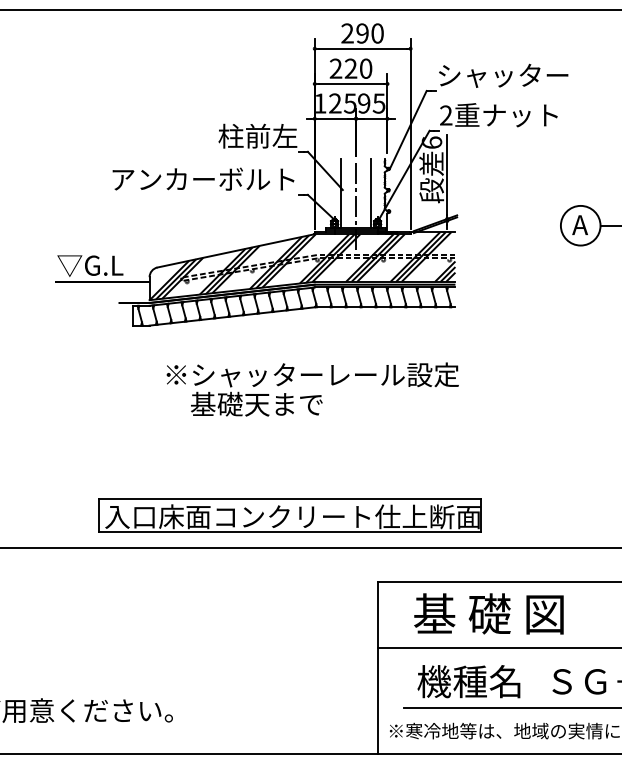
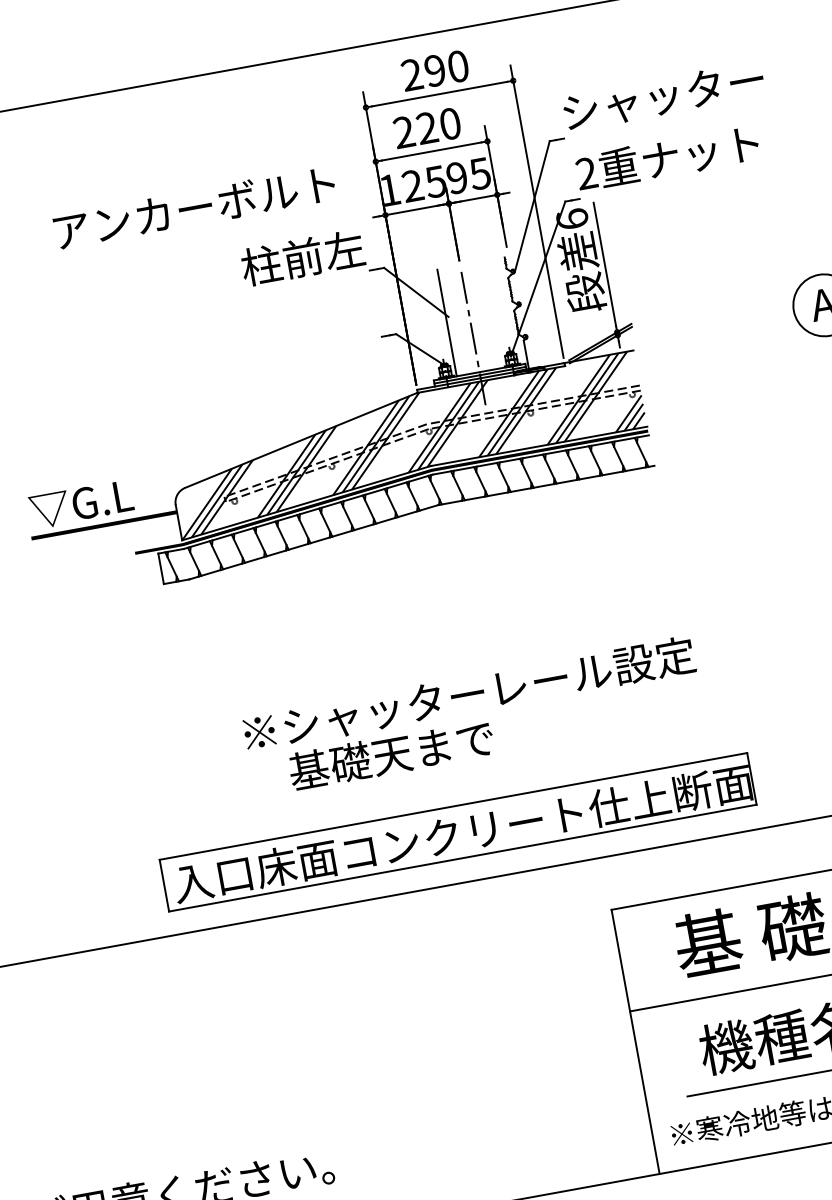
text: (203, 178) -> (194, 206), moved
line: (370, 193) -> (492, 314), removed
text: (312, 389) -> (473, 716), moved

